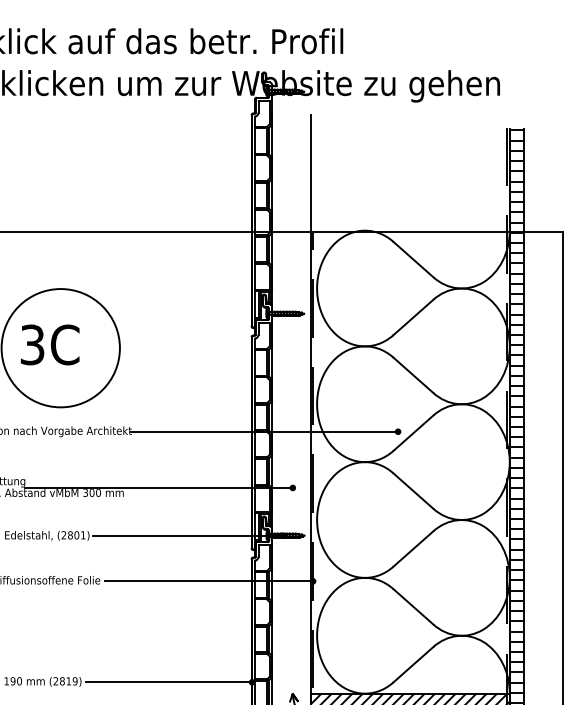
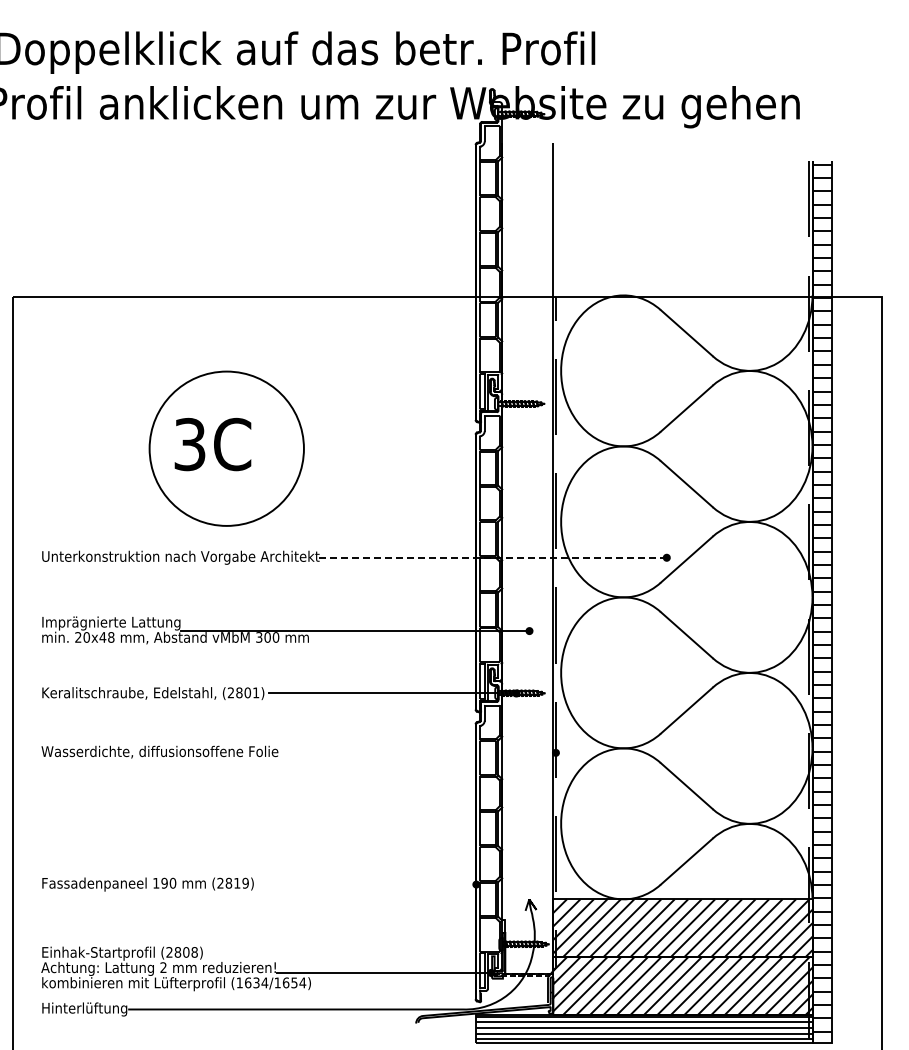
line: (264, 431) -> (492, 557), solid -> dashed
line: (208, 581) -> (419, 752), removed
line: (168, 682) -> (367, 884), removed

